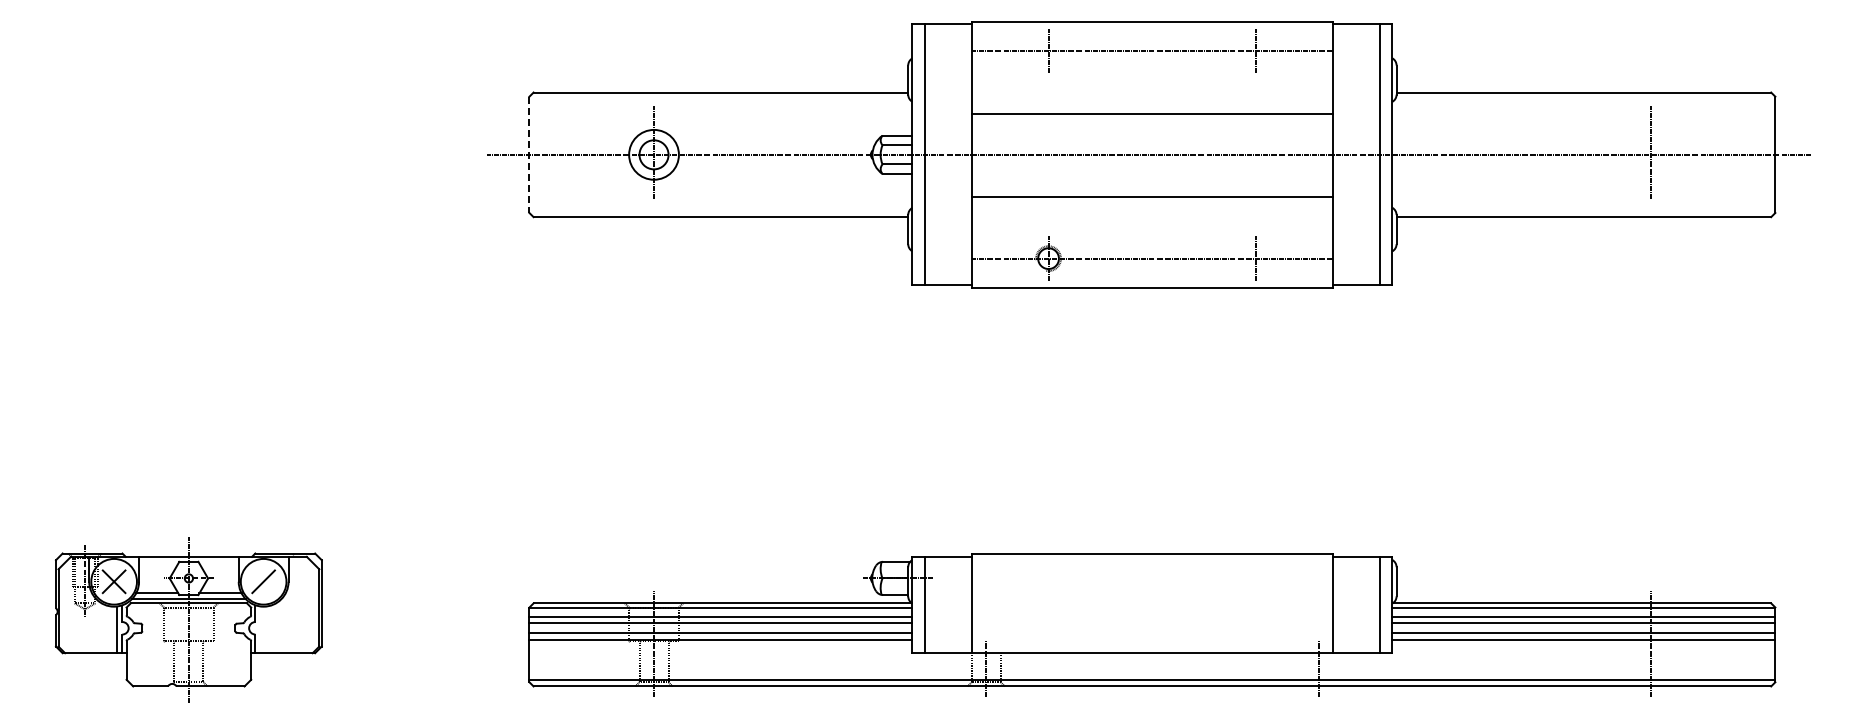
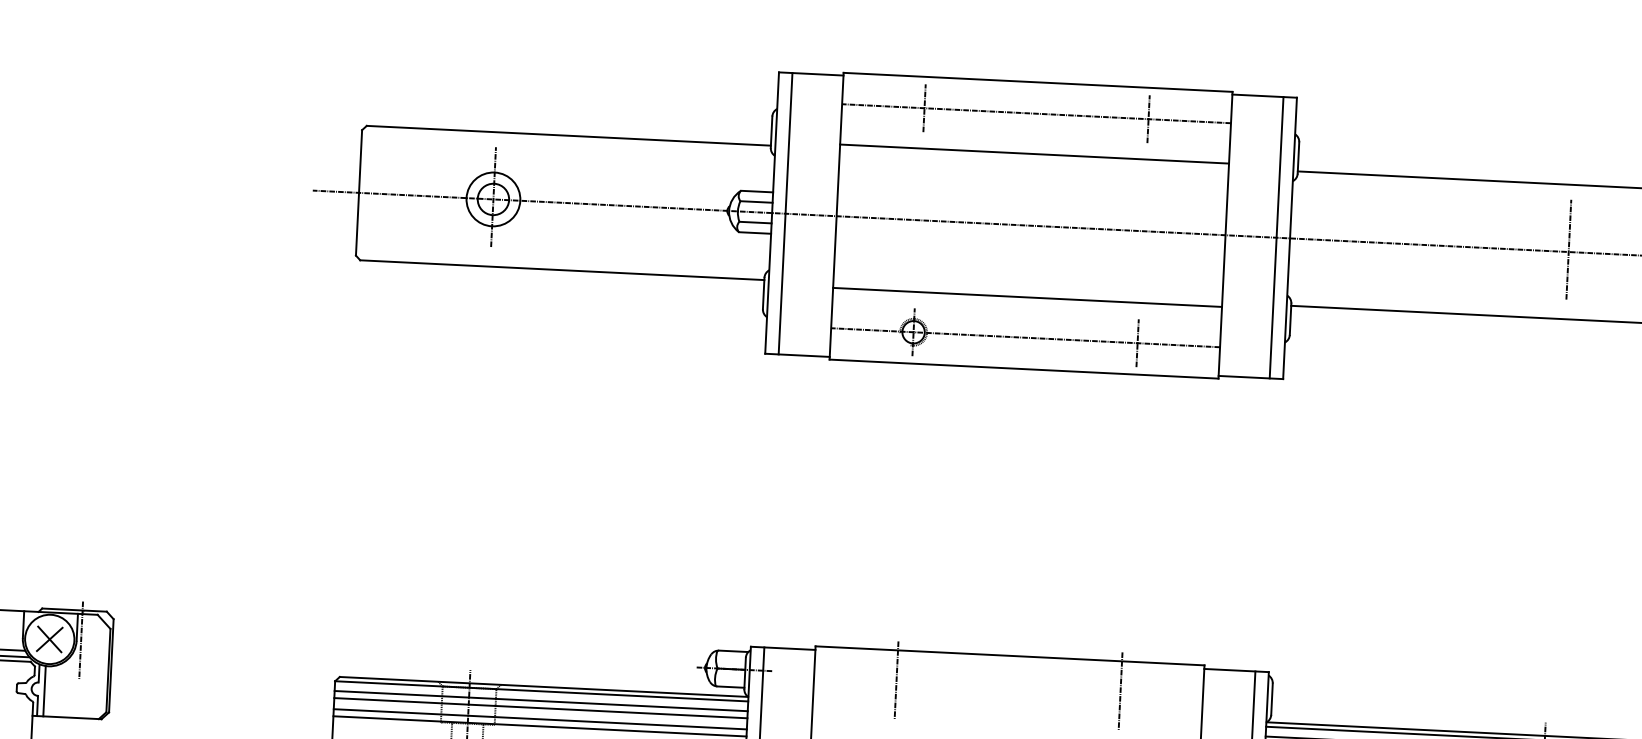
line: (1152, 114) -> (1034, 154), moved
line: (529, 155) -> (359, 193), dashed -> solid
line: (1152, 197) -> (1027, 297), moved
line: (263, 581) -> (49, 639), added
line: (292, 581) -> (80, 640), added
line: (1048, 581) -> (896, 680), added
line: (1256, 581) -> (1120, 691), added
line: (261, 629) -> (44, 690), added

